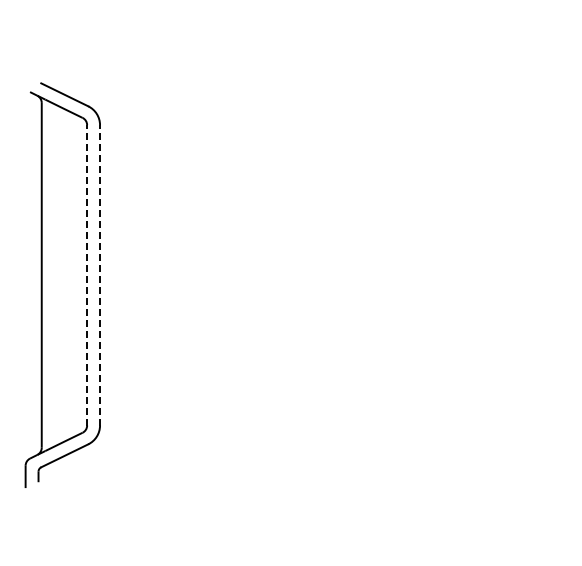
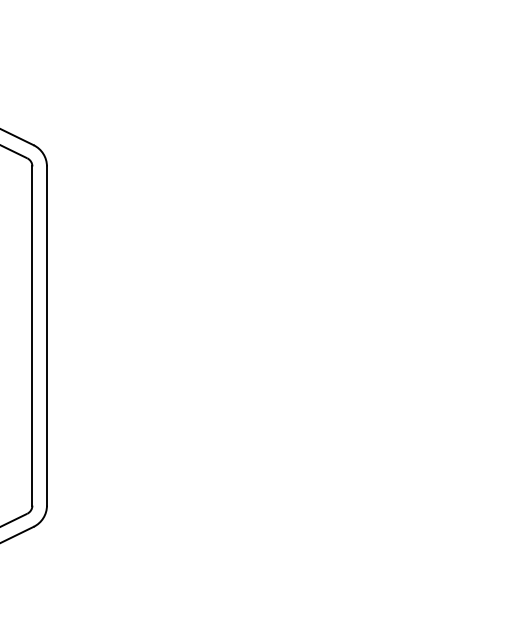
line: (87, 274) -> (32, 335), dashed -> solid
line: (100, 274) -> (47, 335), dashed -> solid

